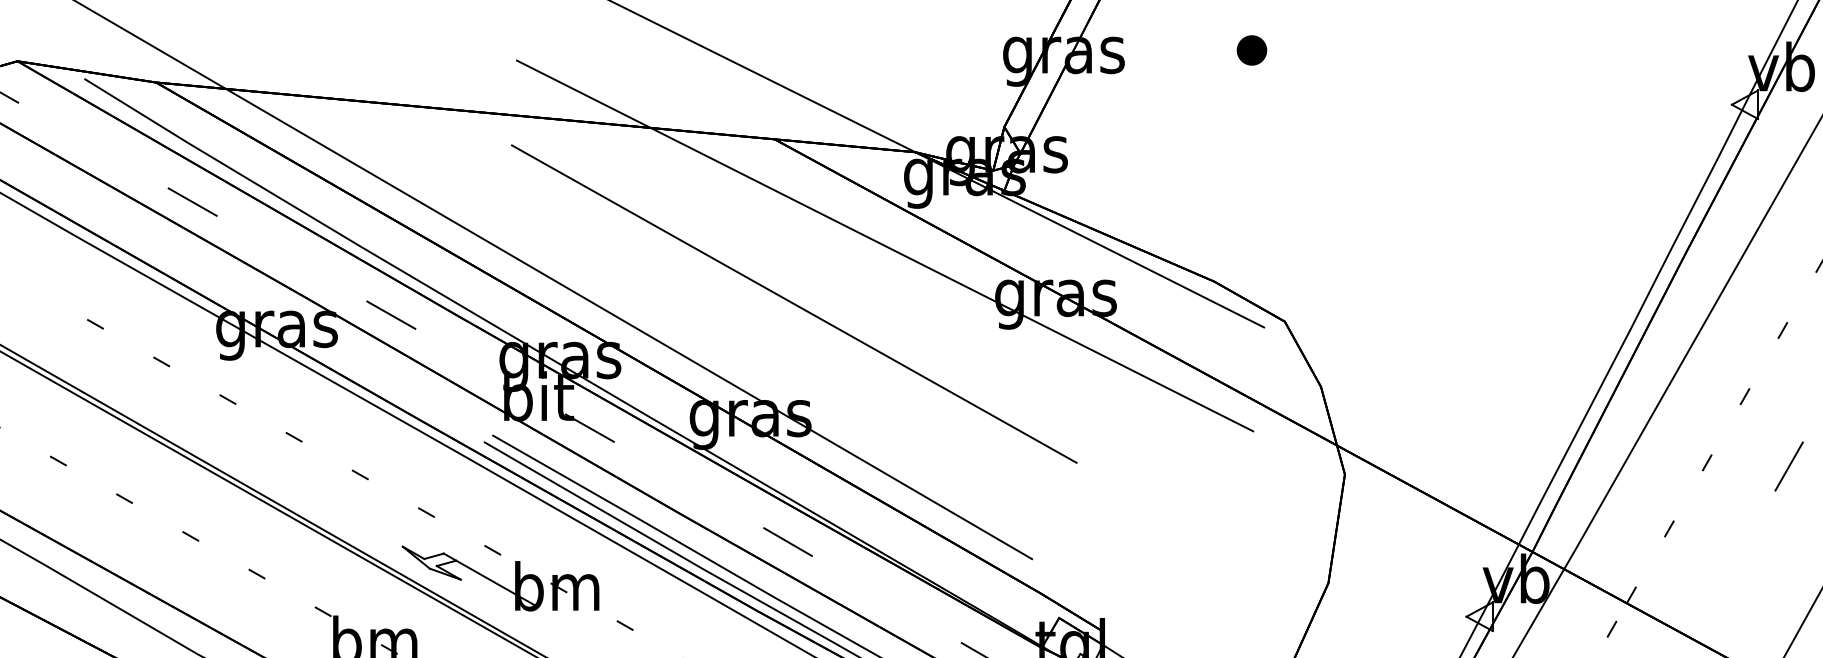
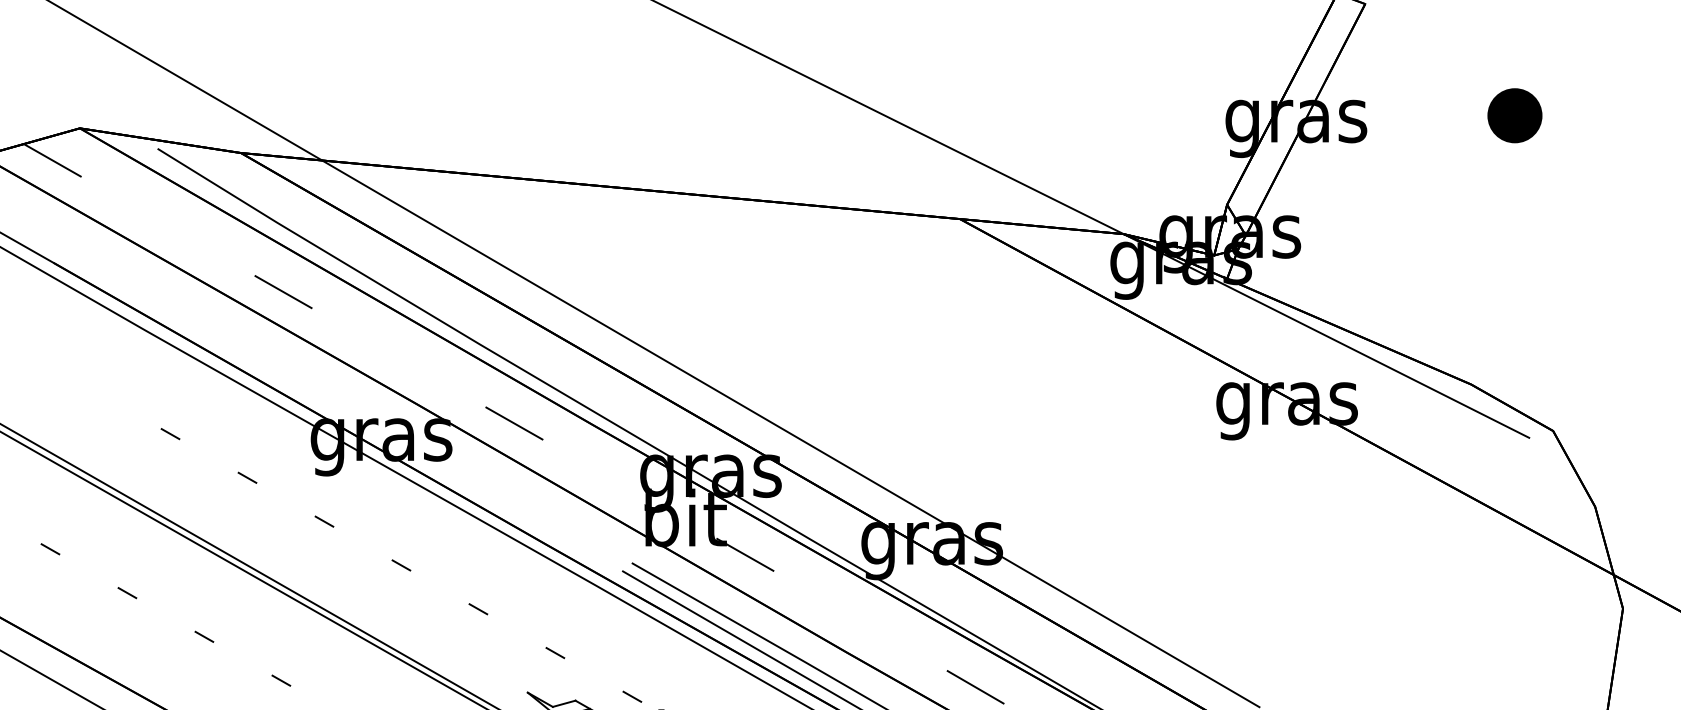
part: (1251, 50) -> (1514, 115), size x1.6
line: (884, 245) -> (1087, 342), removed
line: (794, 303) -> (983, 409), removed

